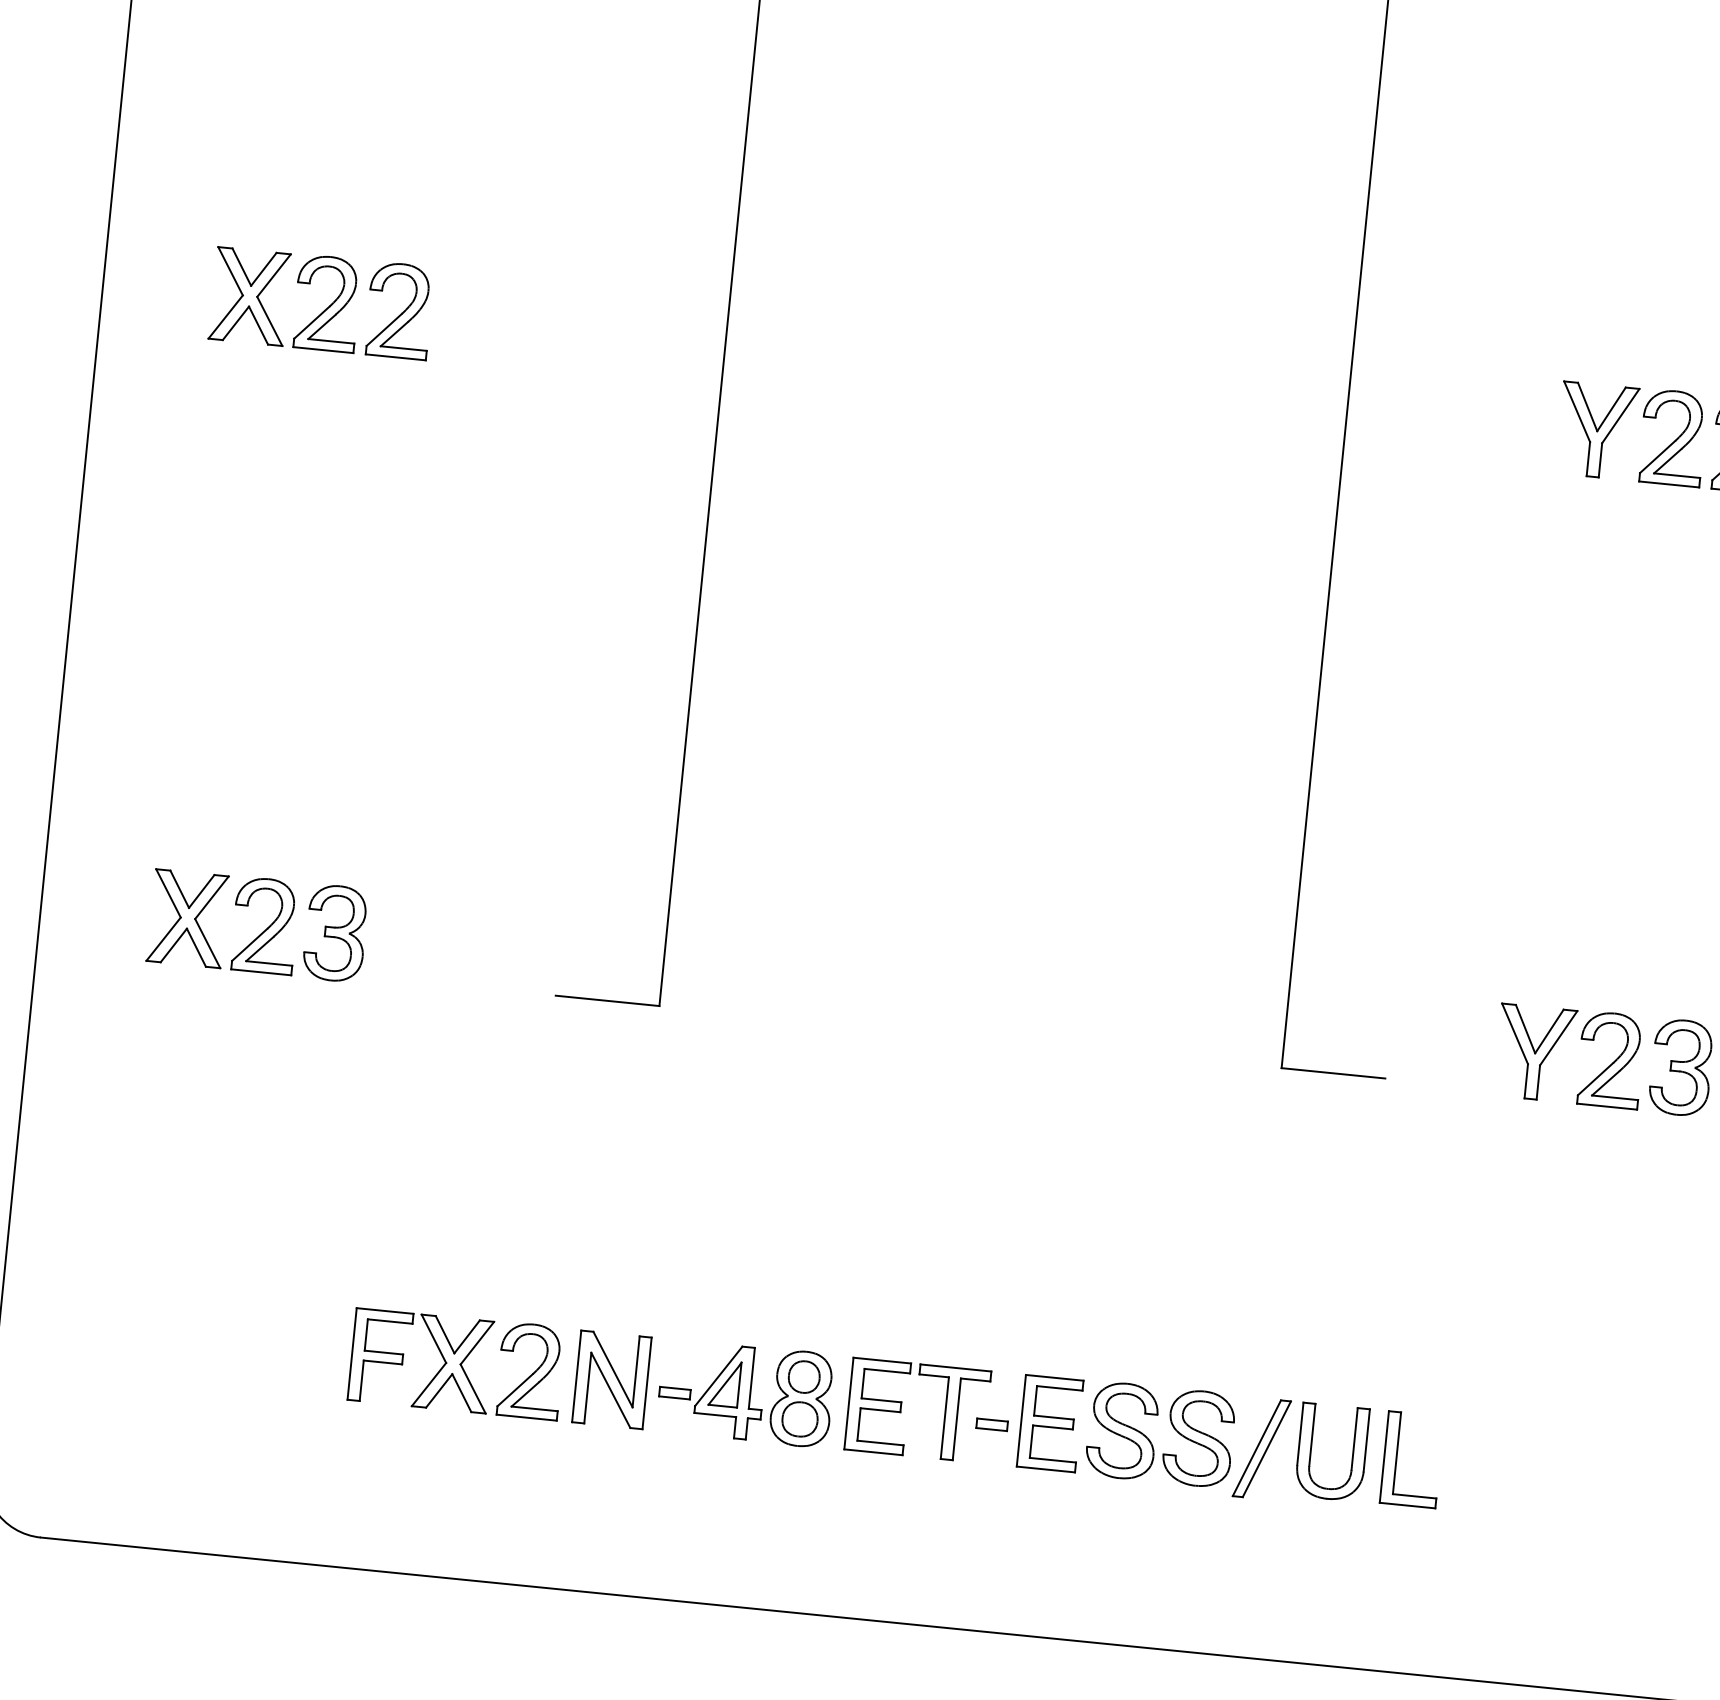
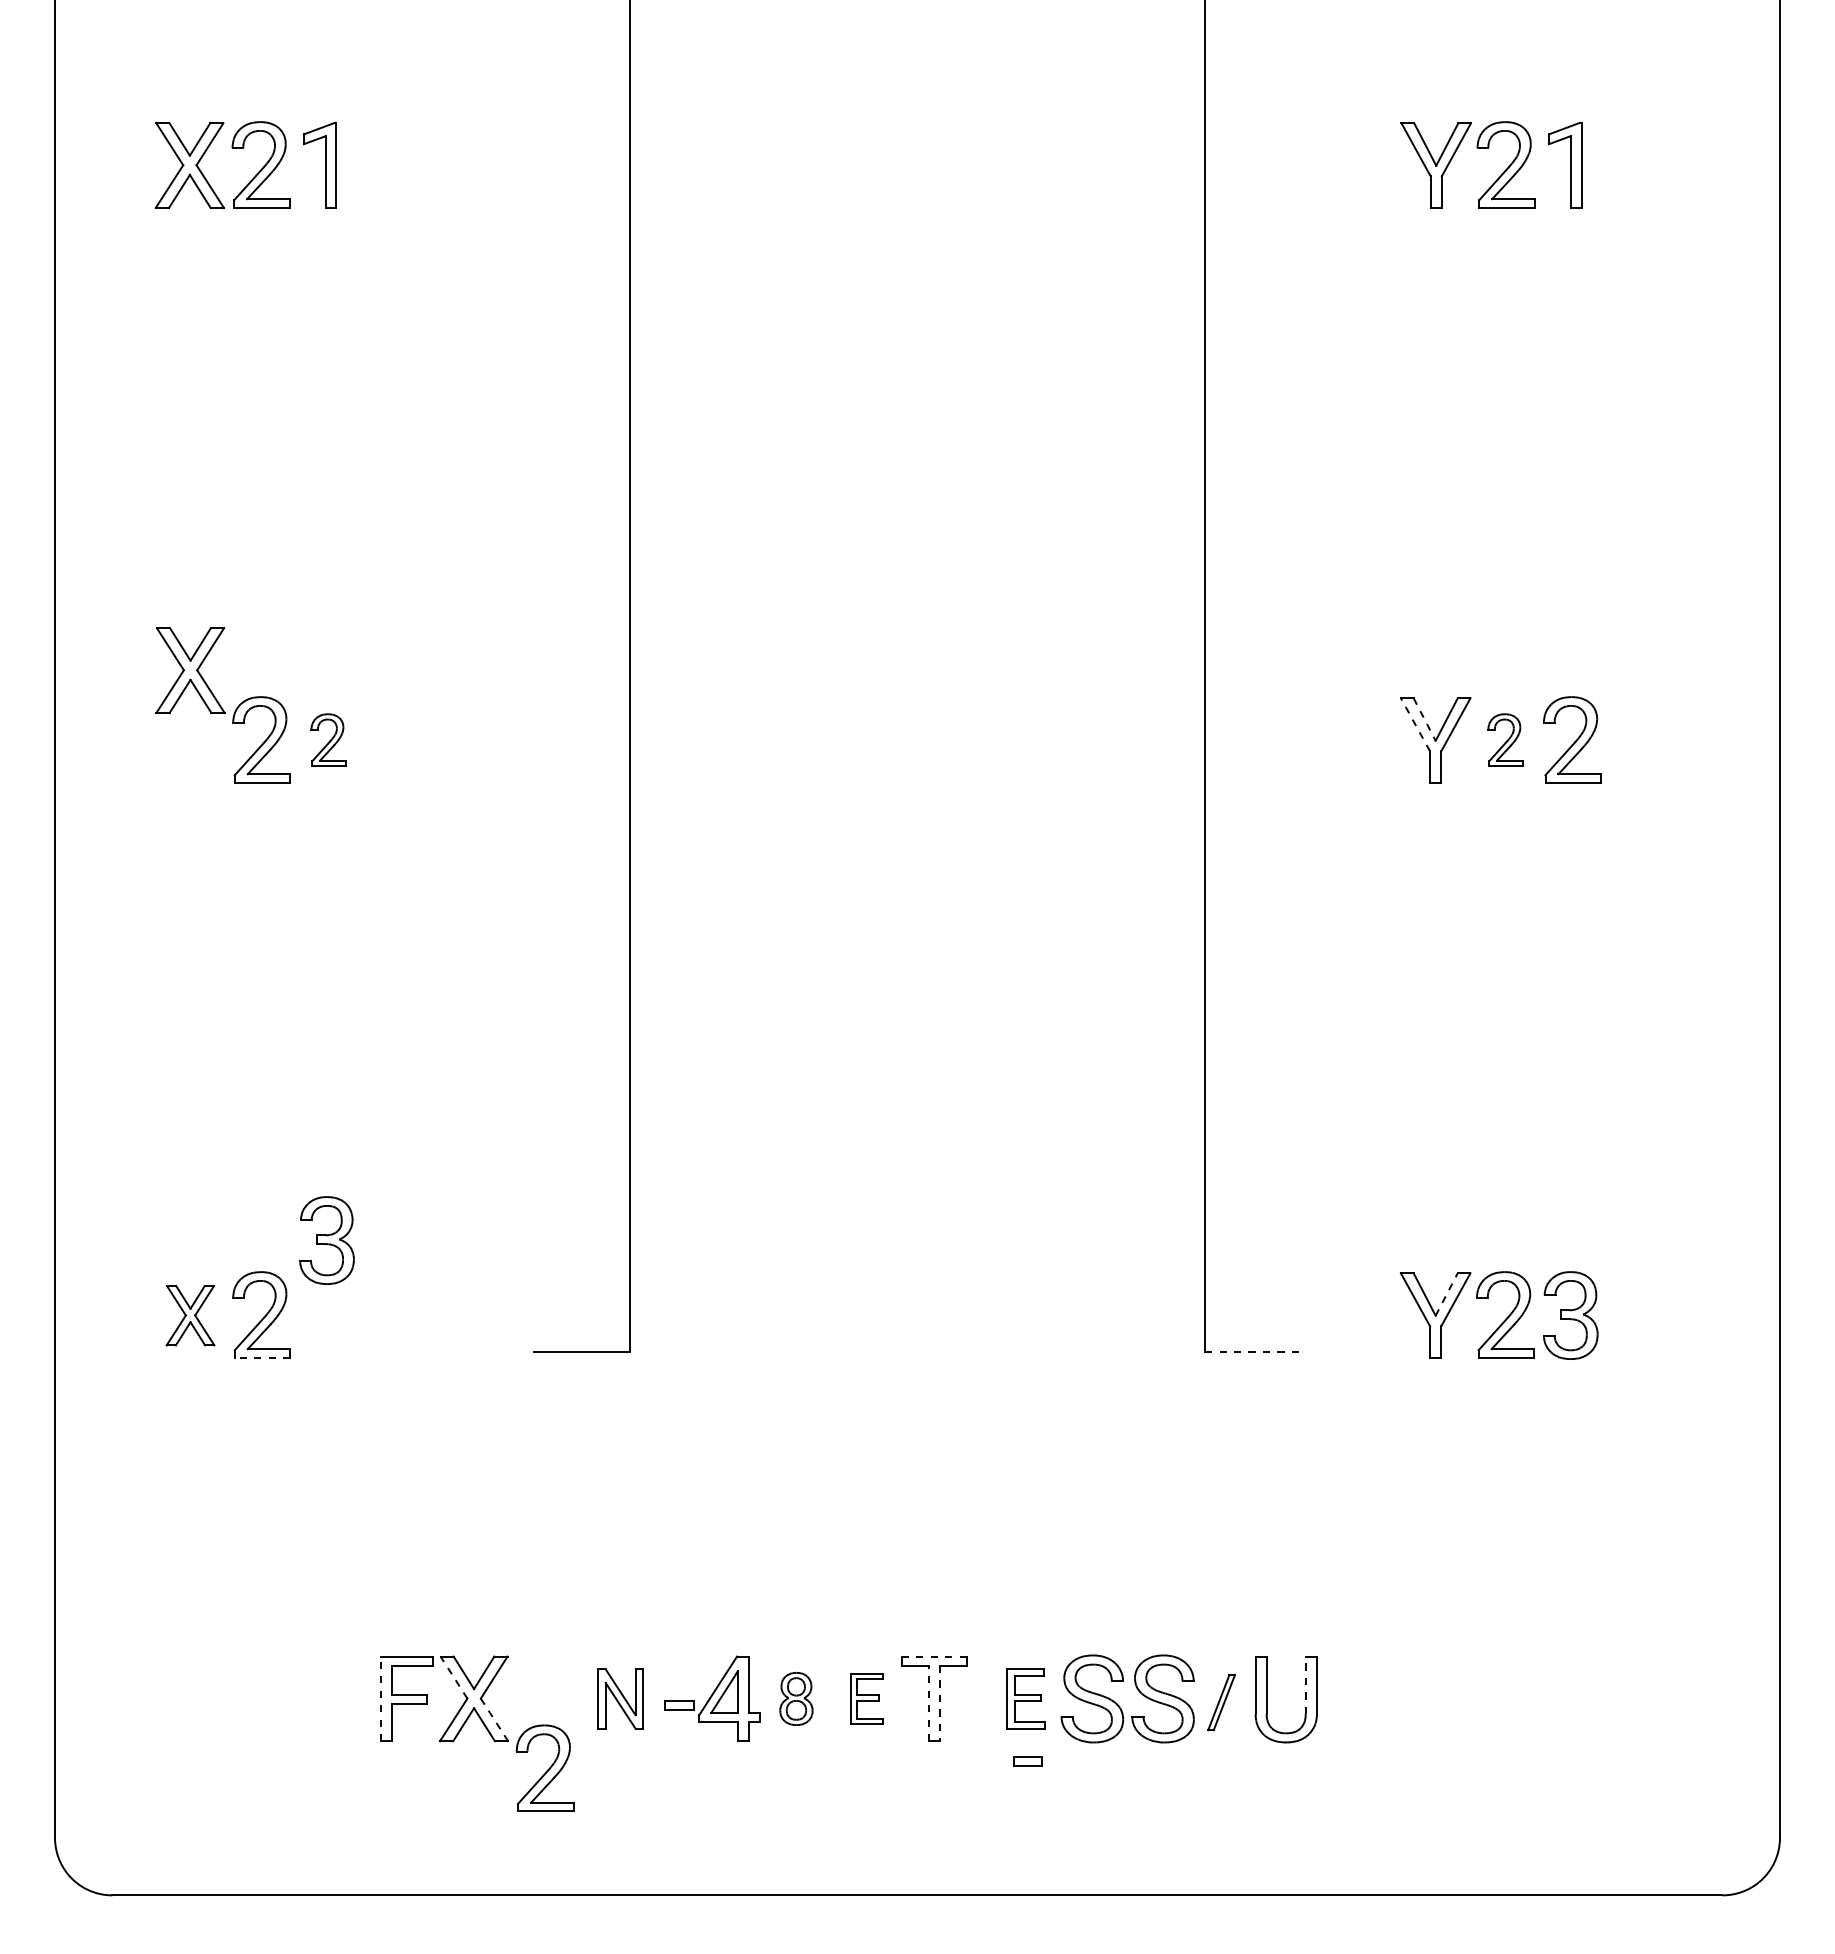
part: (249, 296) -> (190, 670), moved
part: (399, 310) -> (328, 739), size x0.6
line: (1587, 406) -> (1424, 719), solid -> dashed
line: (1577, 411) -> (1415, 724), solid -> dashed
part: (1672, 437) -> (1505, 739), size x0.6
part: (187, 918) -> (190, 1315), size x0.7
part: (335, 933) -> (326, 1240), moved
line: (261, 972) -> (262, 1358), solid -> dashed
line: (1549, 1031) -> (1446, 1294), solid -> dashed
line: (1333, 1073) -> (1252, 1352), solid -> dashed
line: (434, 1338) -> (454, 1677), solid -> dashed
line: (352, 1353) -> (380, 1698), solid -> dashed
line: (956, 1367) -> (934, 1656), solid -> dashed
part: (529, 1370) -> (544, 1767), moved
part: (611, 1379) -> (620, 1698), size x0.7
line: (473, 1389) -> (494, 1720), solid -> dashed
part: (802, 1398) -> (796, 1698), size x0.6
part: (877, 1405) -> (866, 1698), size x0.6
line: (944, 1418) -> (928, 1703), solid -> dashed
line: (956, 1419) -> (939, 1703), solid -> dashed
part: (1050, 1423) -> (1025, 1698), size x0.7
part: (991, 1424) -> (1027, 1761), moved
line: (1354, 1439) -> (1305, 1685), solid -> dashed
part: (1261, 1448) -> (1221, 1702), size x0.6
part: (1397, 1457) -> (1346, 1698), removed

